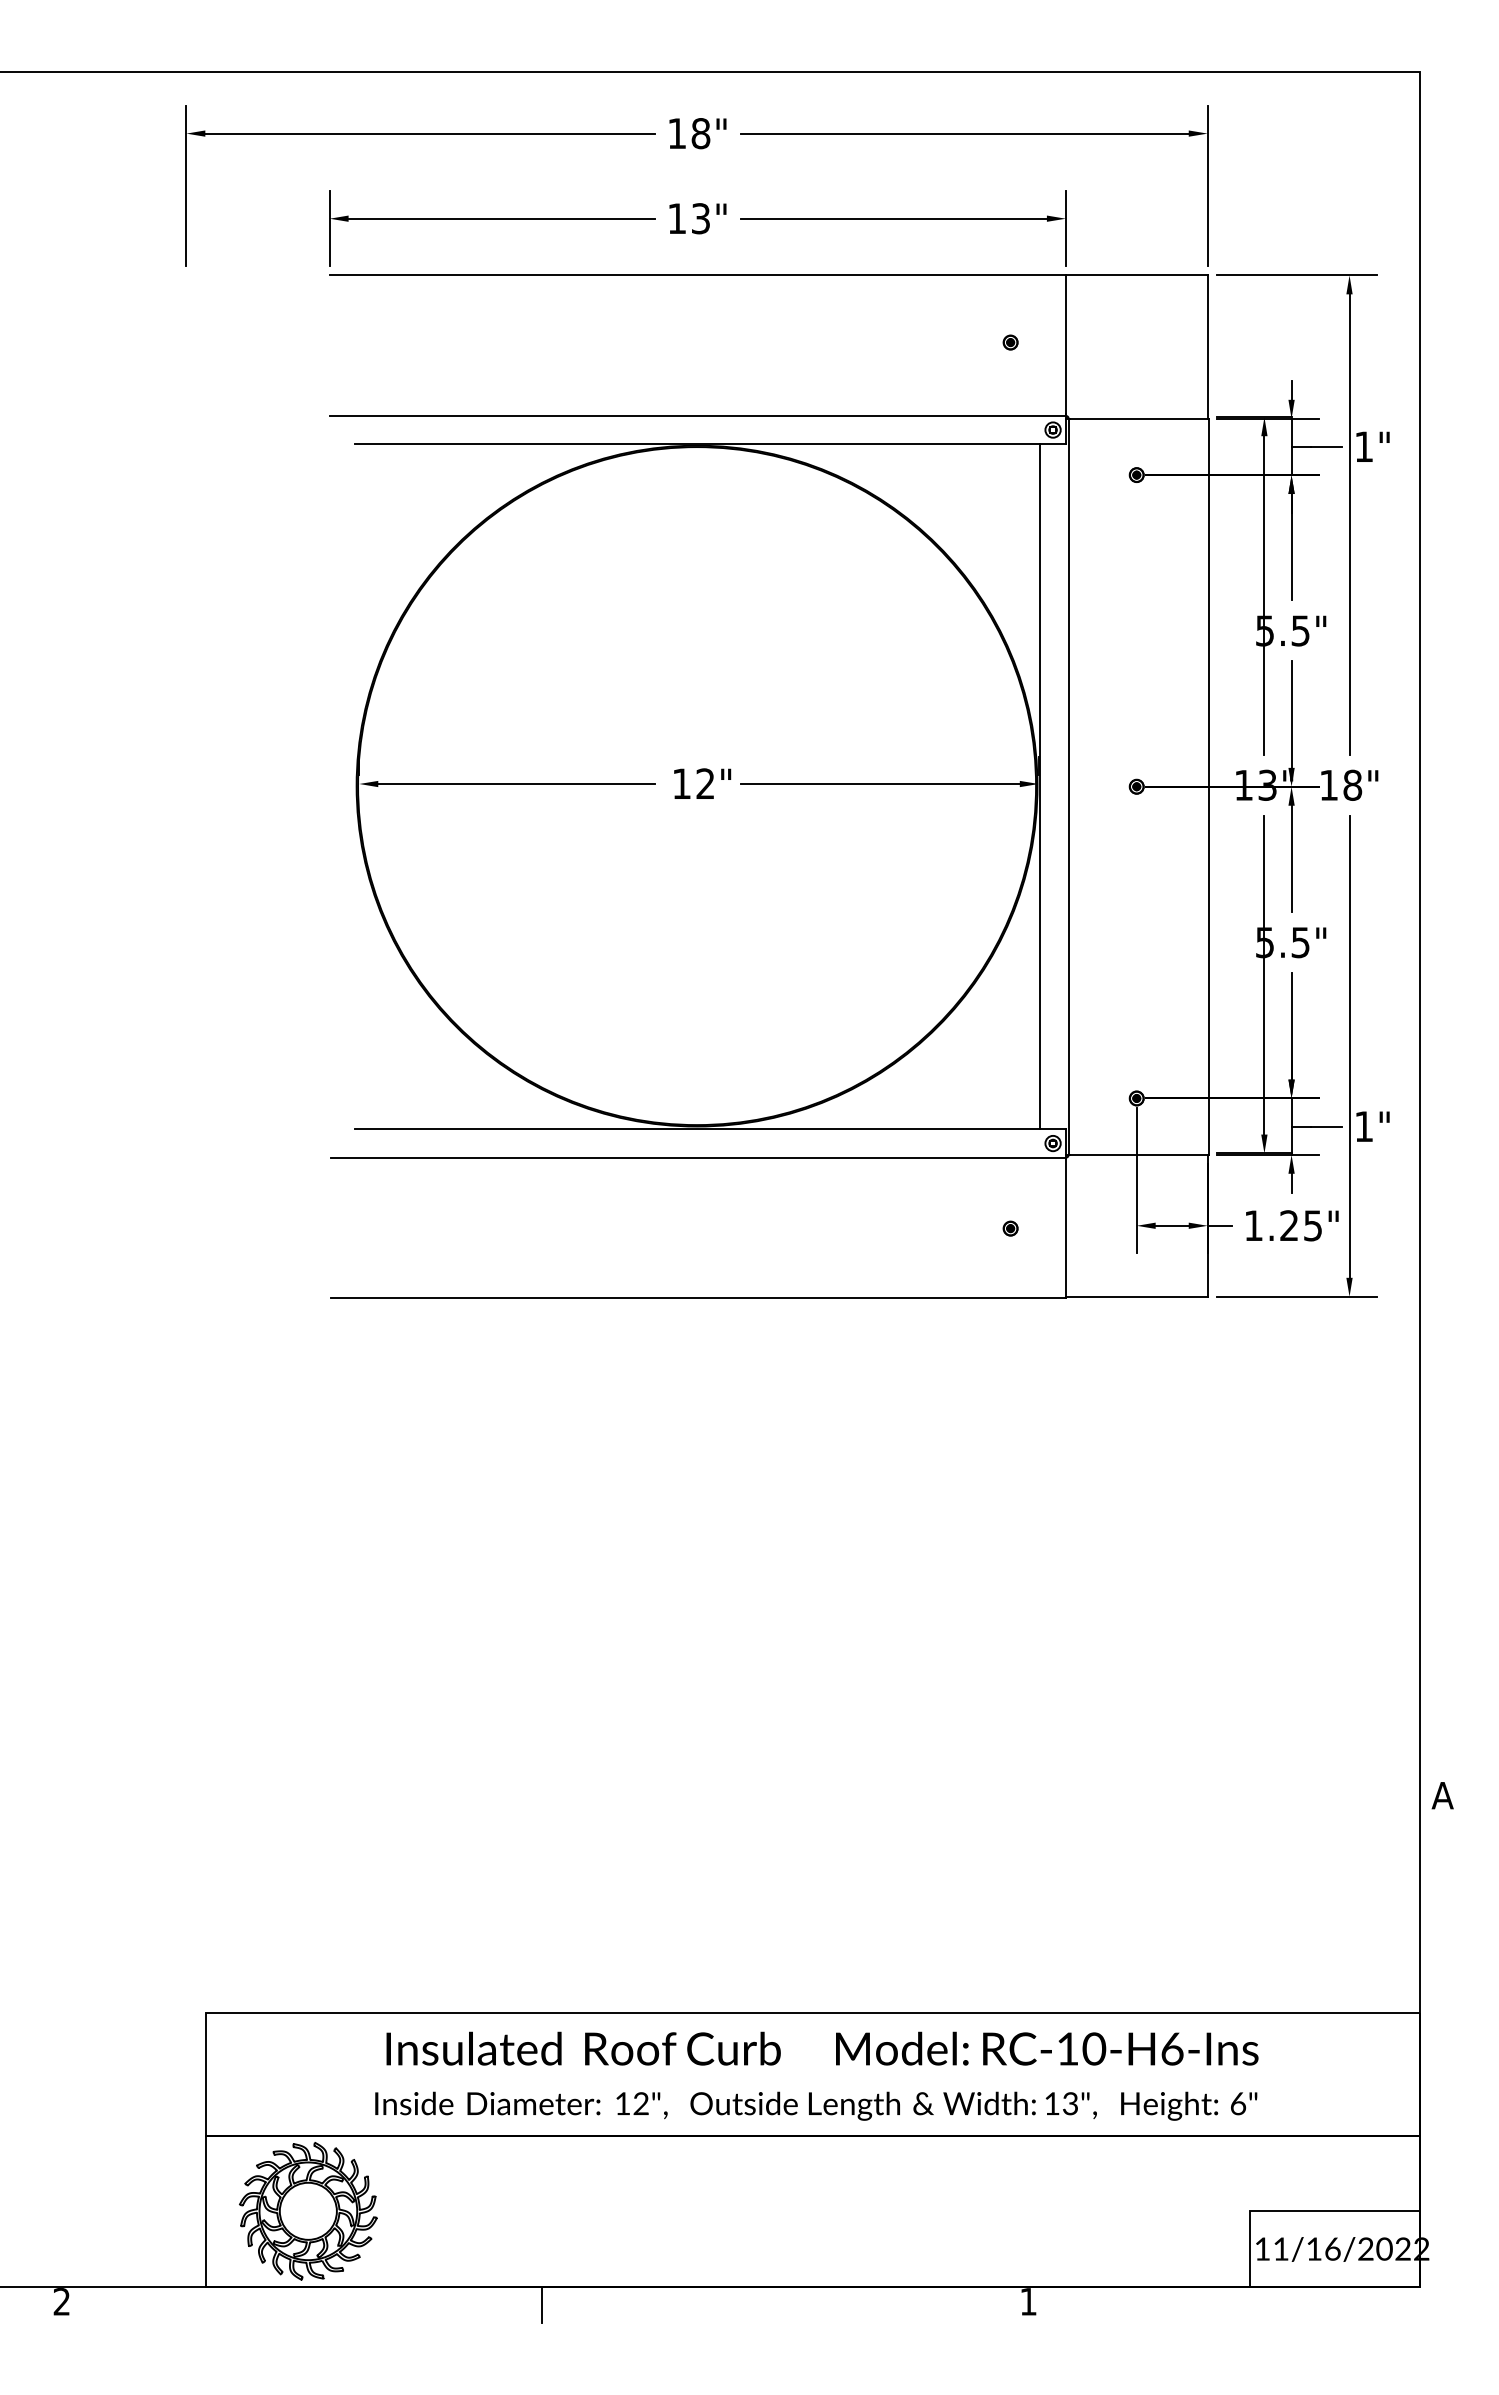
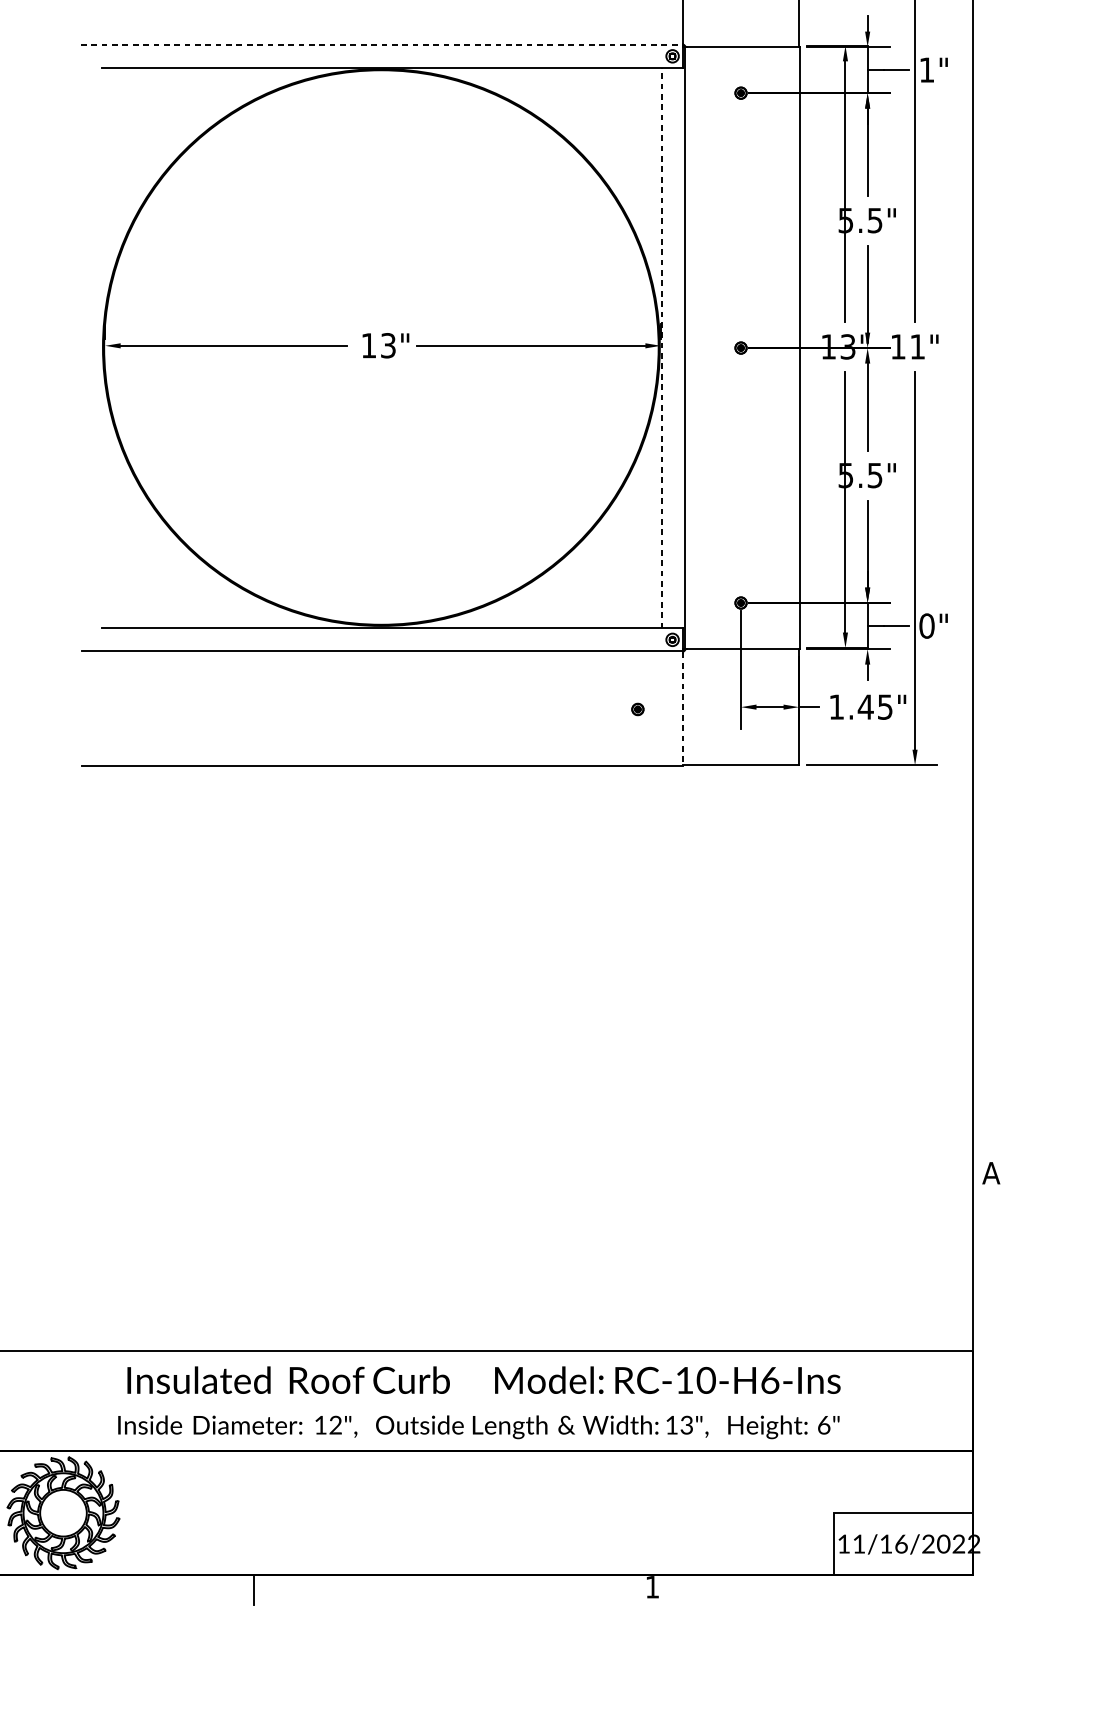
line: (698, 415) -> (382, 44), solid -> dashed
text: (705, 783) -> (388, 345), 12" -> 13"
text: (1352, 784) -> (917, 346), 18" -> 11"
line: (1040, 786) -> (662, 347), solid -> dashed
text: (1363, 1126) -> (926, 625), 1" -> 0"
text: (1289, 1225) -> (865, 706), 1.25" -> 1.45"
line: (1065, 1228) -> (682, 709), solid -> dashed

